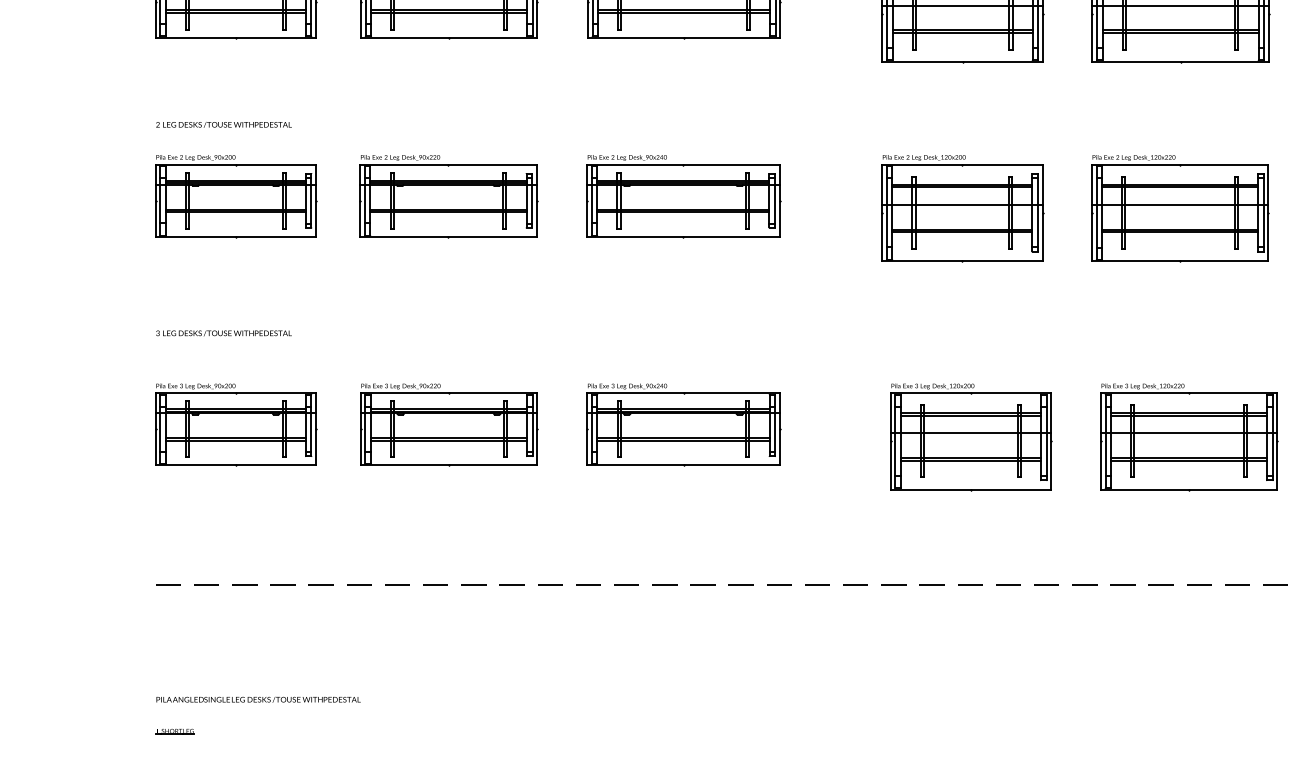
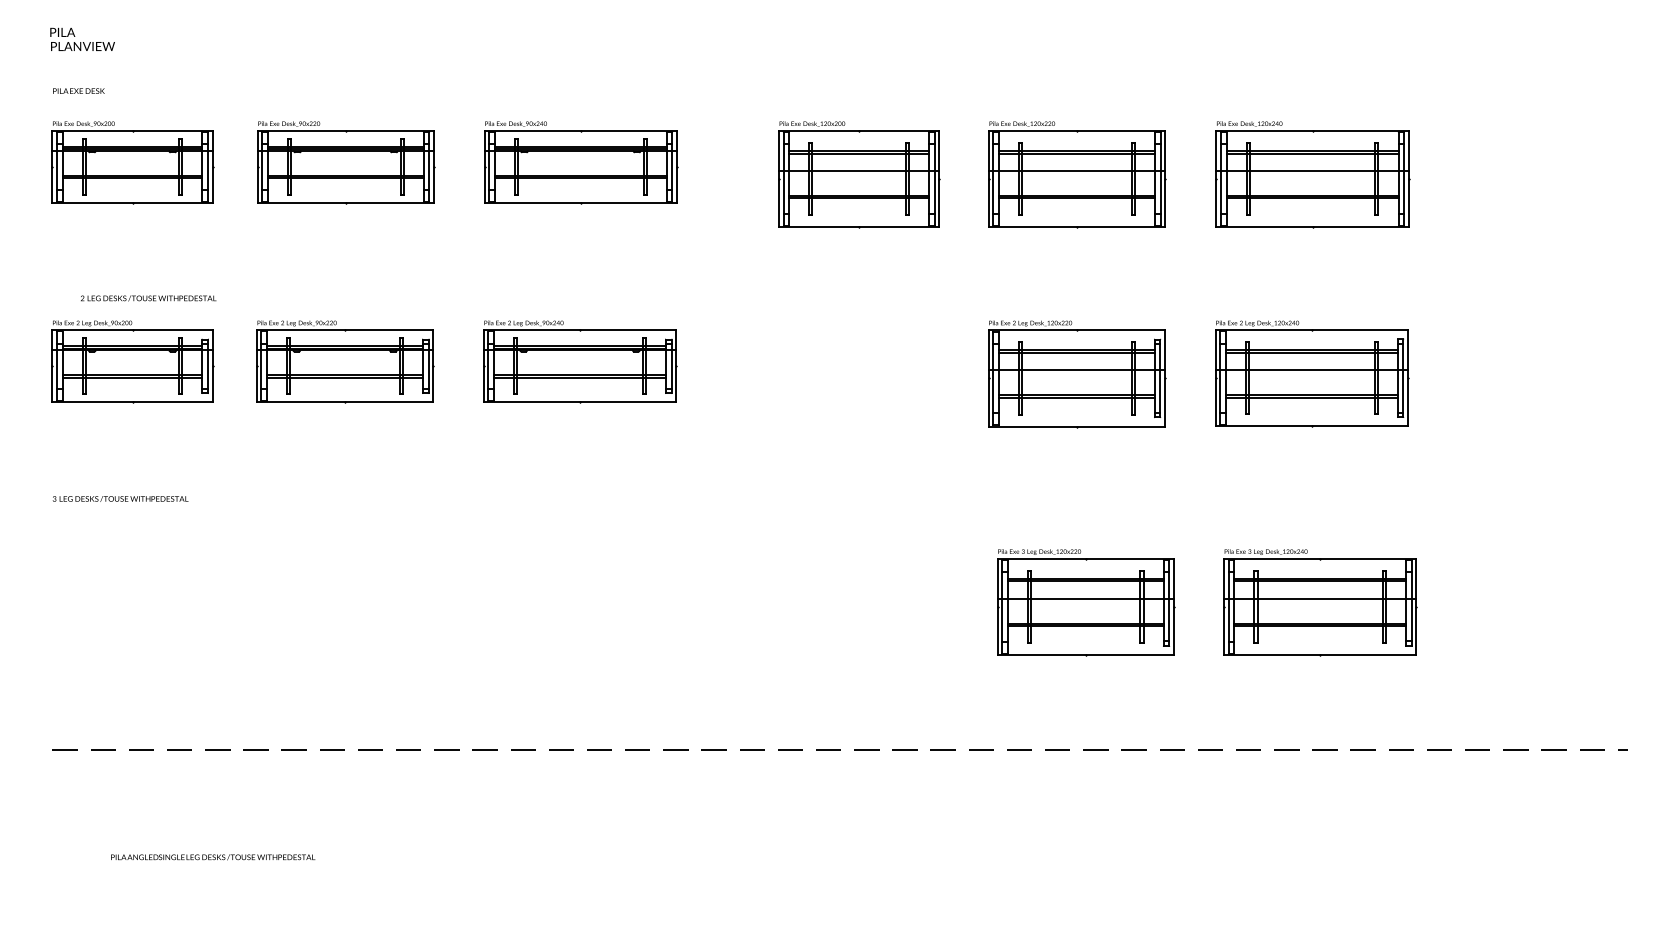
text: (223, 124) -> (148, 298), moved
part: (962, 207) -> (859, 373), removed
part: (235, 424) -> (132, 590), removed
part: (448, 424) -> (345, 590), removed
part: (683, 424) -> (580, 590), removed
part: (970, 436) -> (867, 602), removed
text: (258, 699) -> (213, 857), moved
part: (174, 731) -> (71, 897), removed

